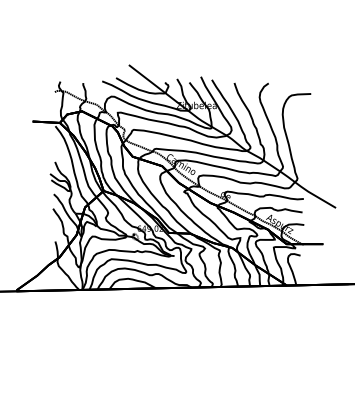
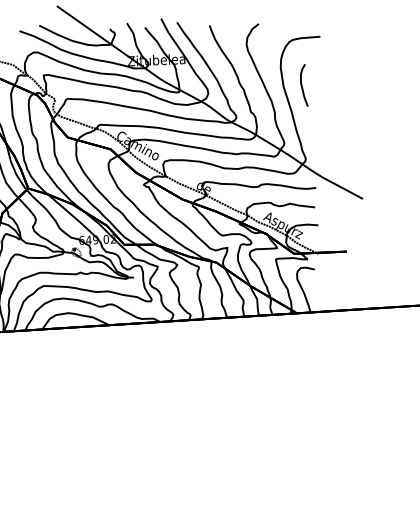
curve: (297, 127) -> (302, 85), added

